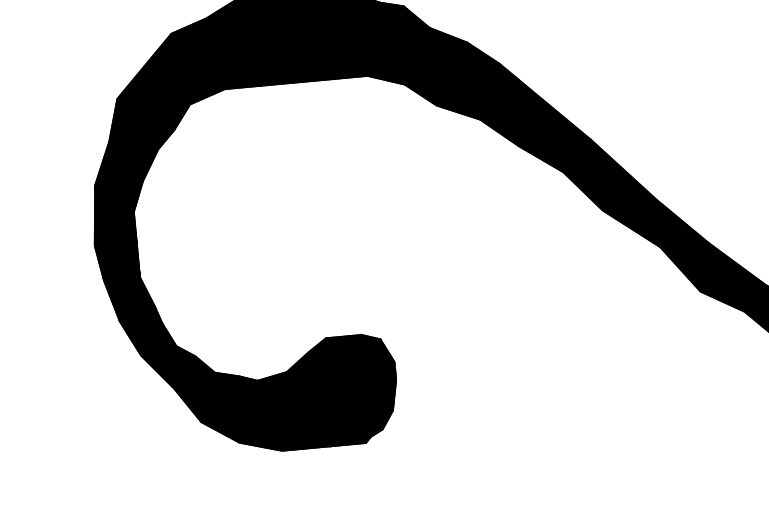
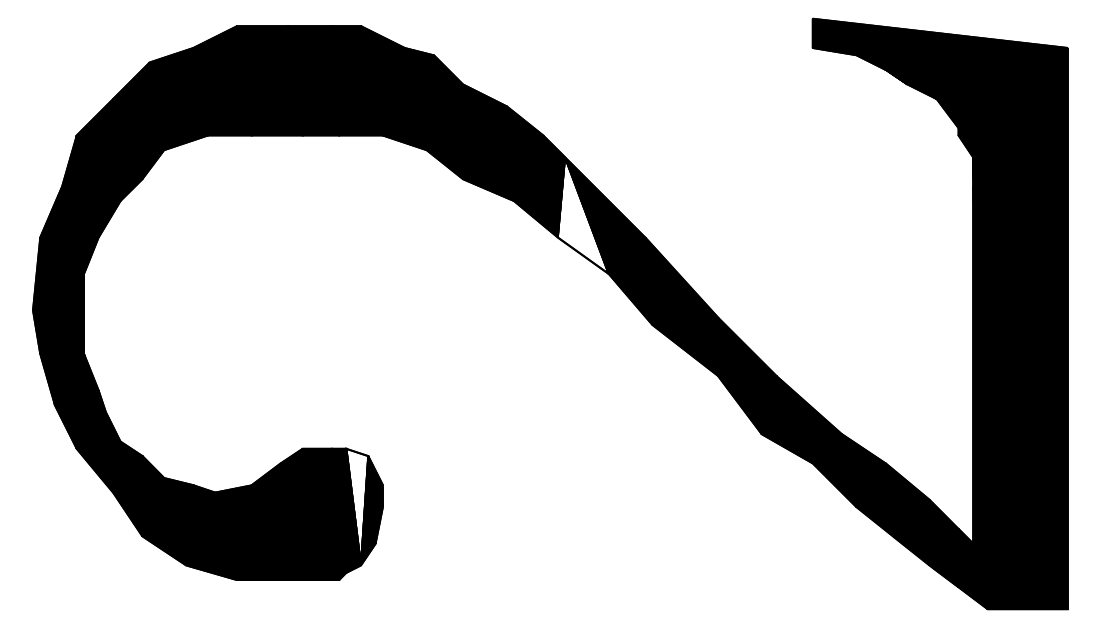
fill: (537, 126) -> (582, 215), removed
fill: (375, 381) -> (357, 506), removed

